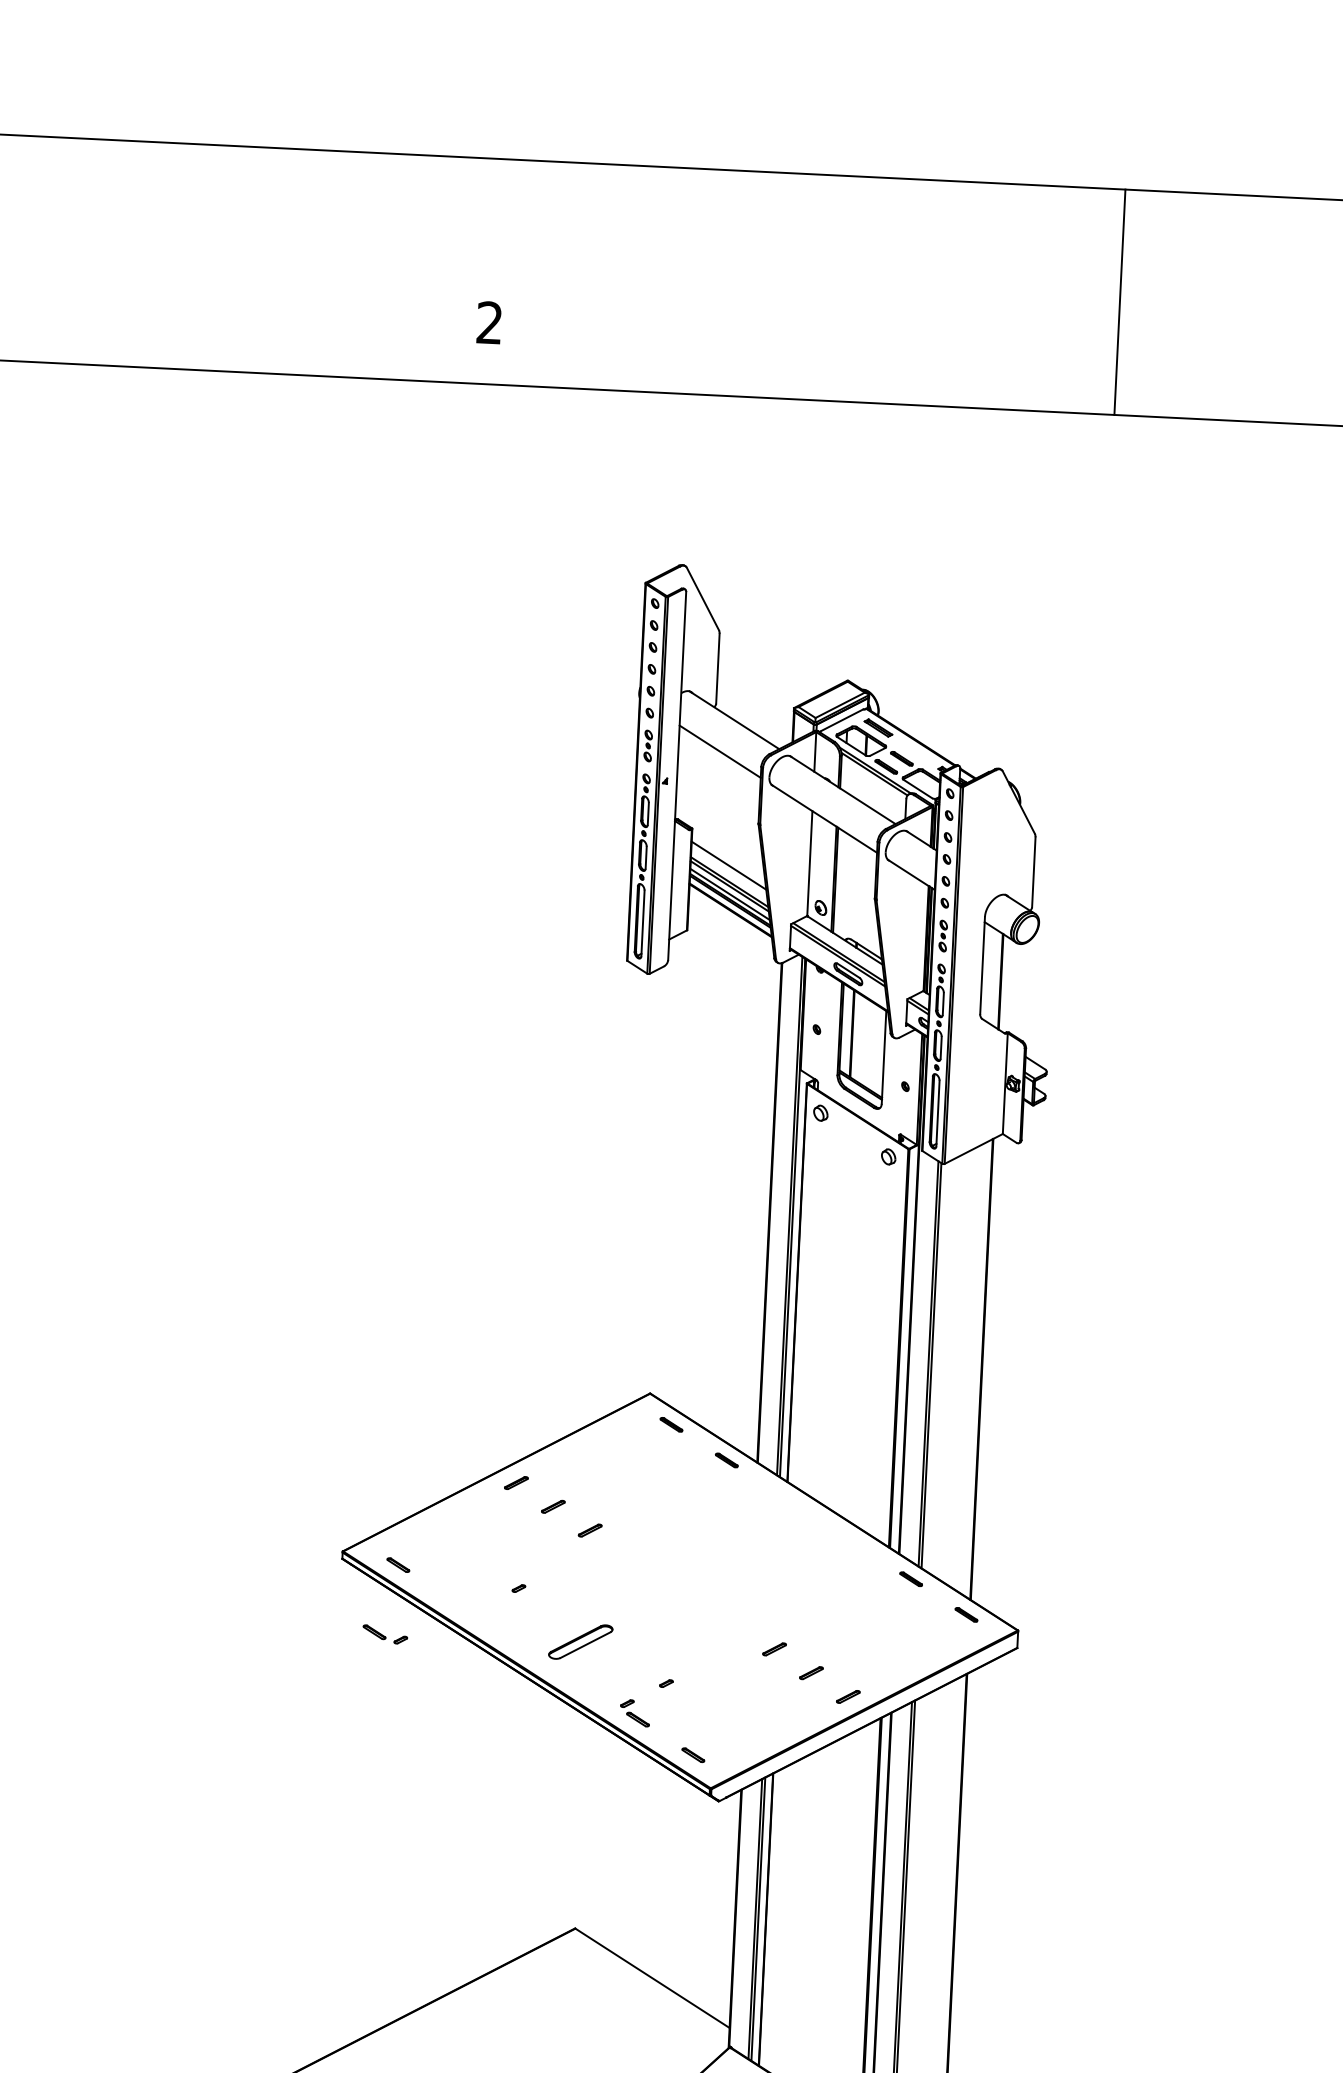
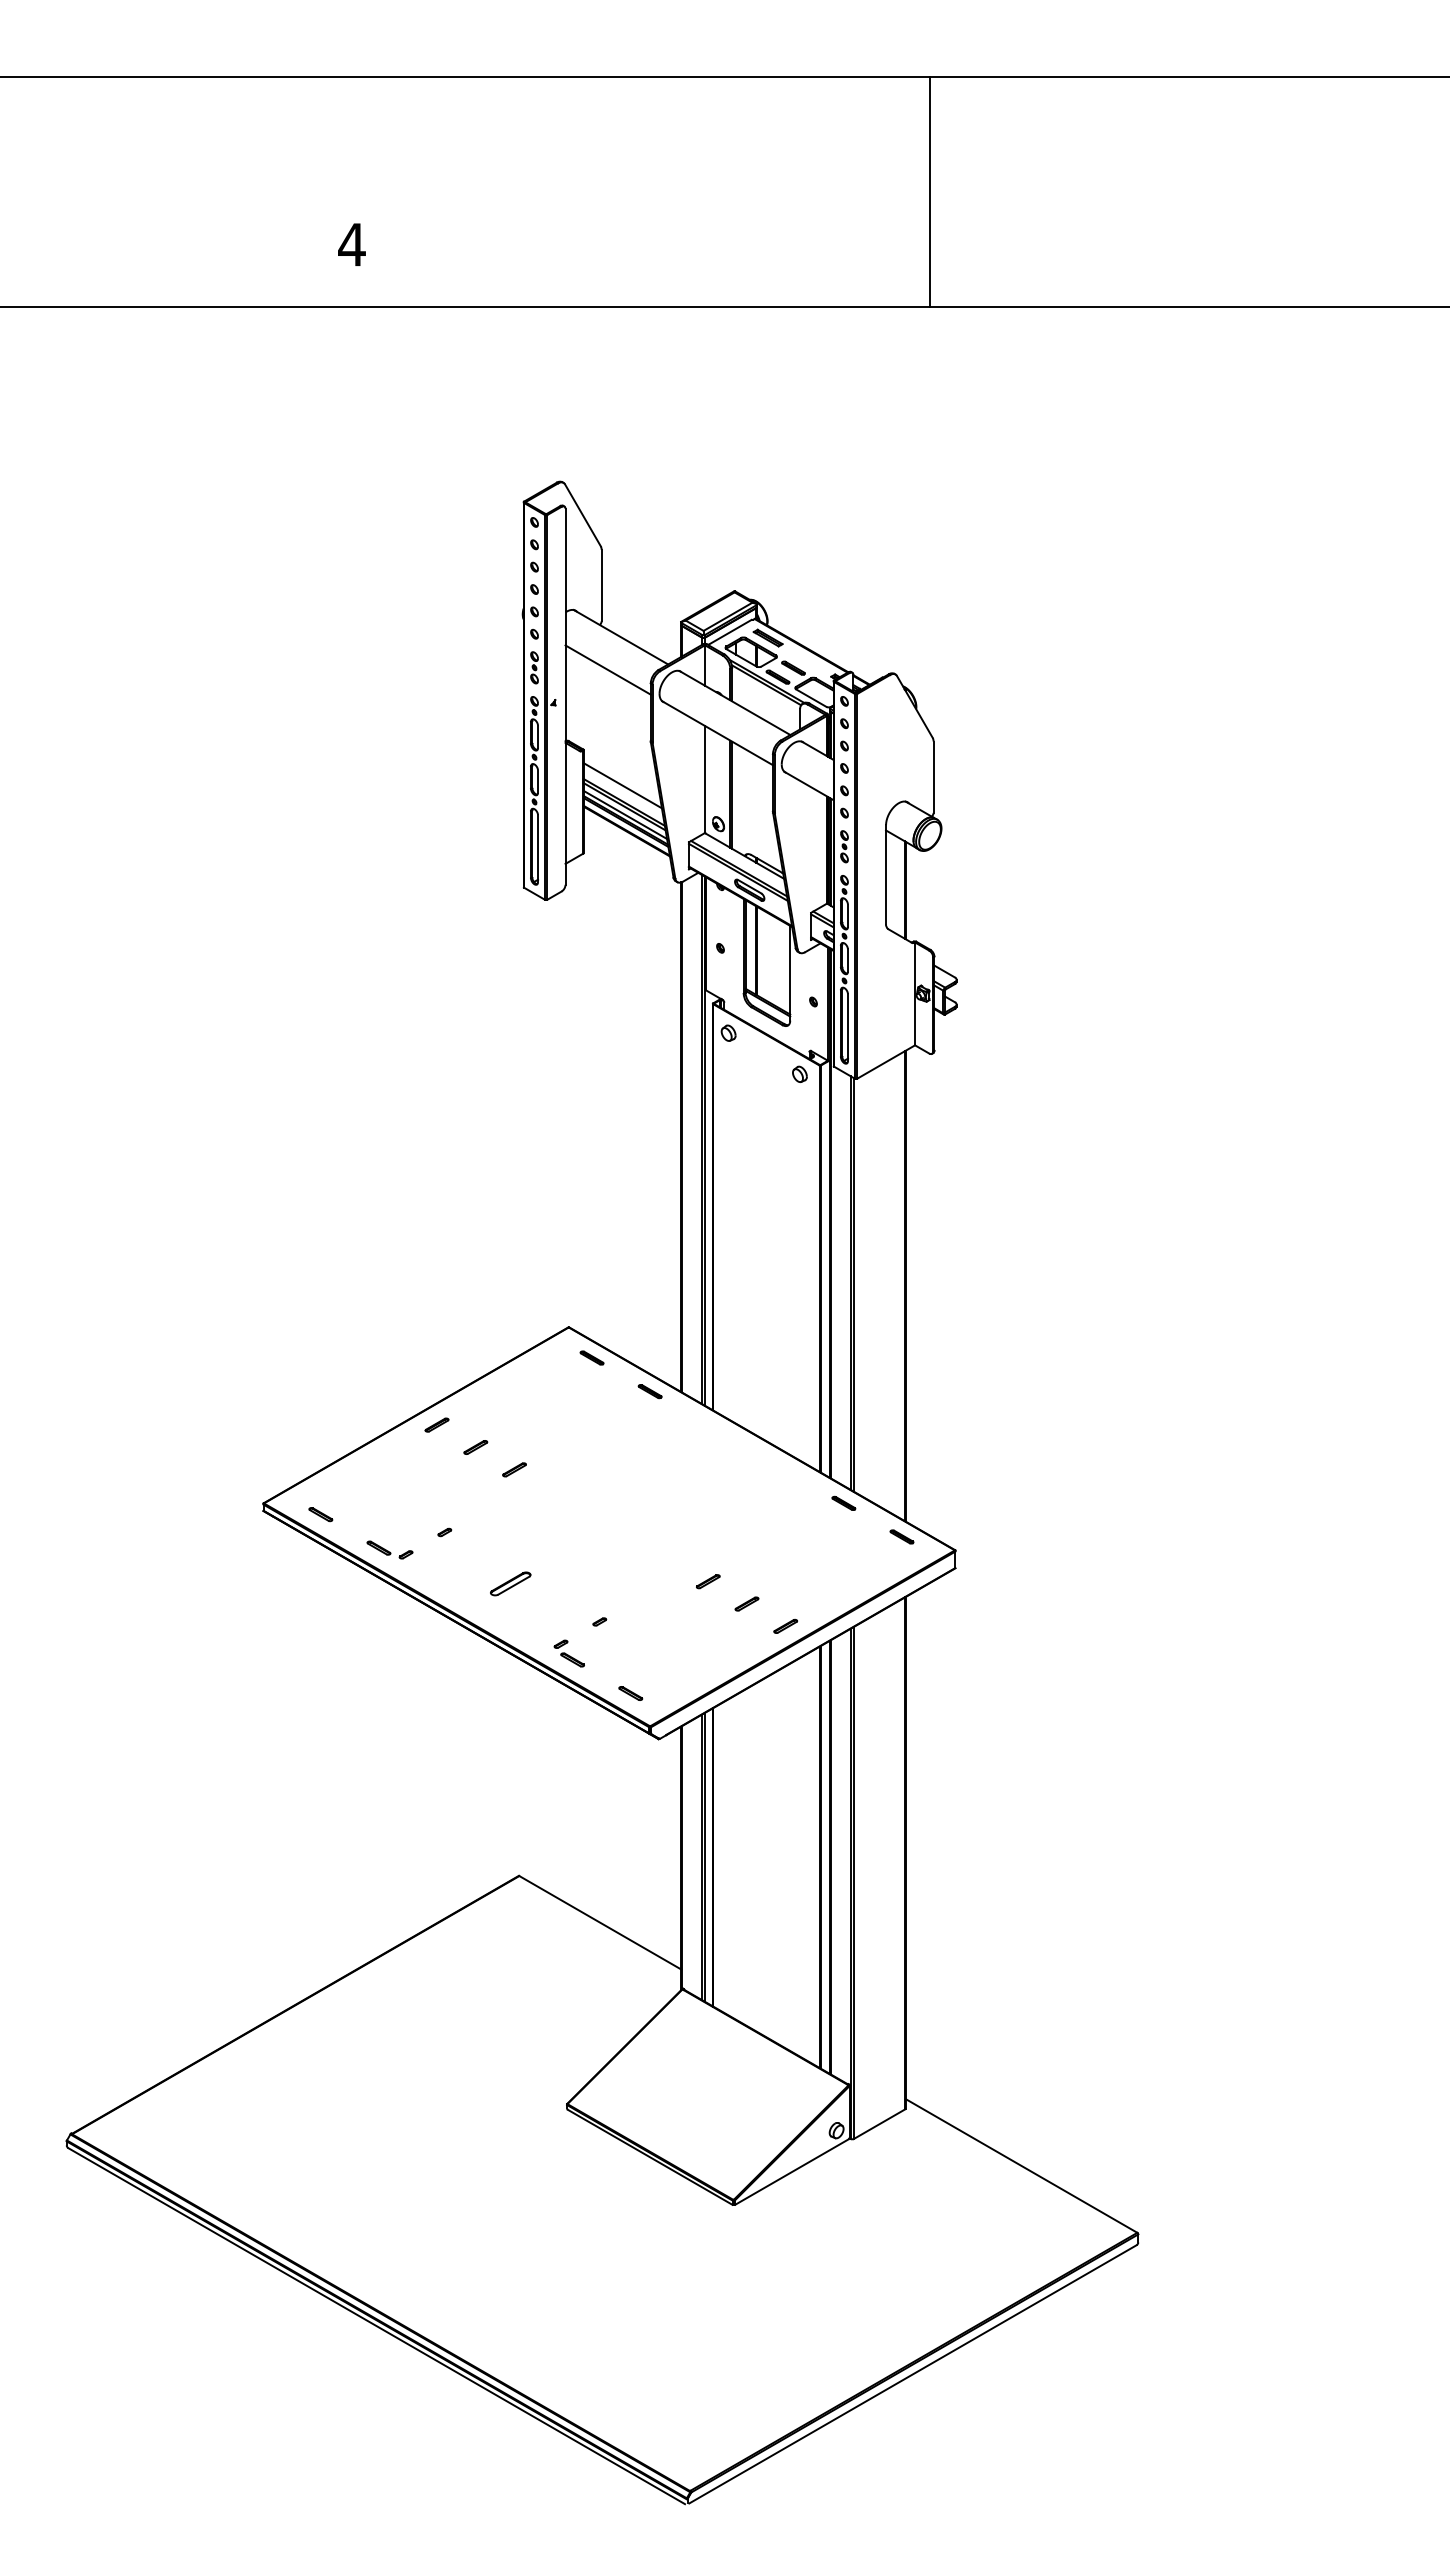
line: (1119, 302) -> (929, 192), moved
text: (489, 322) -> (351, 244), 2 -> 4
part: (384, 1634) -> (389, 1549), moved
part: (580, 1641) -> (510, 1583), size x0.62

